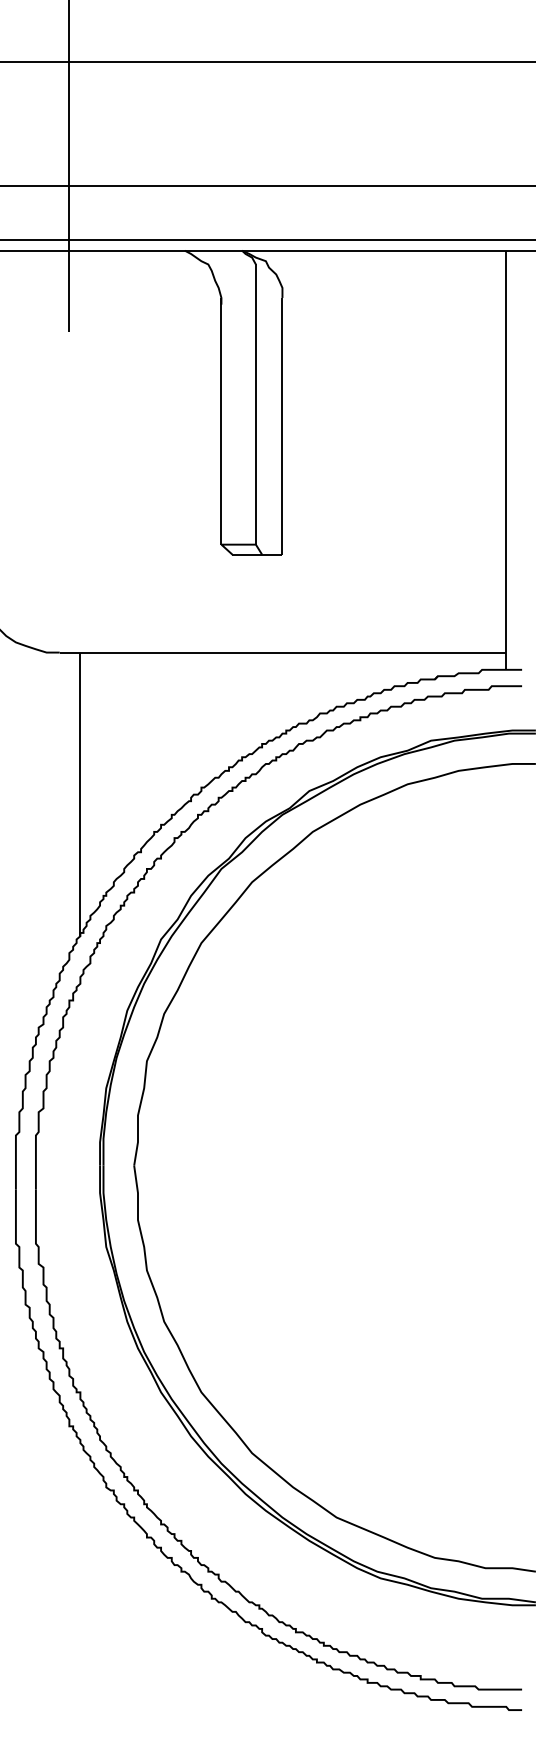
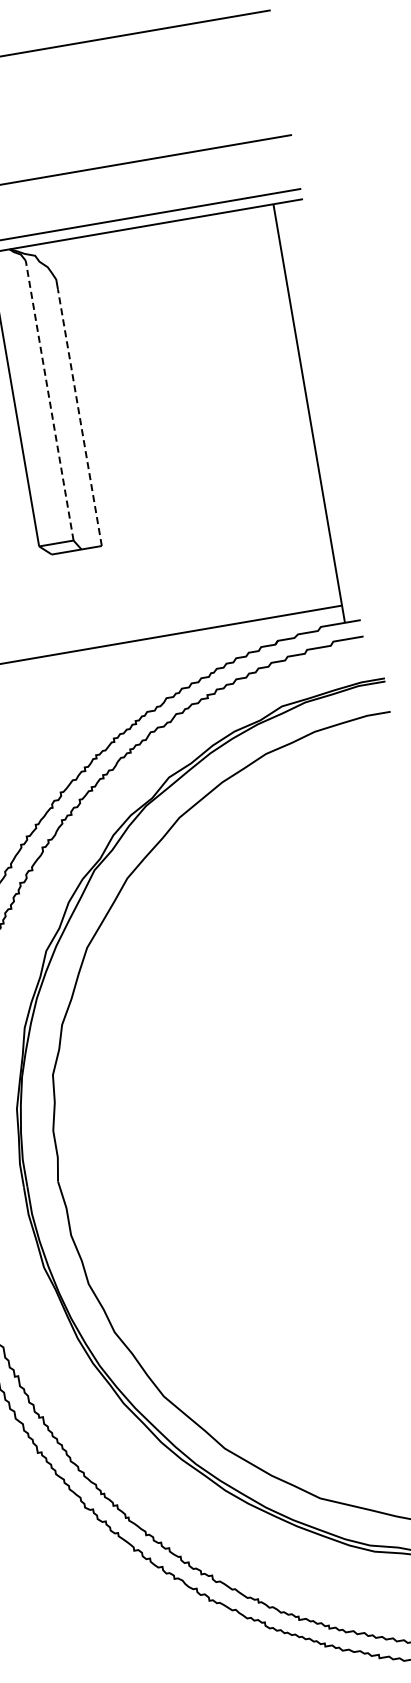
line: (255, 404) -> (49, 400), solid -> dashed
line: (282, 425) -> (79, 417), solid -> dashed

